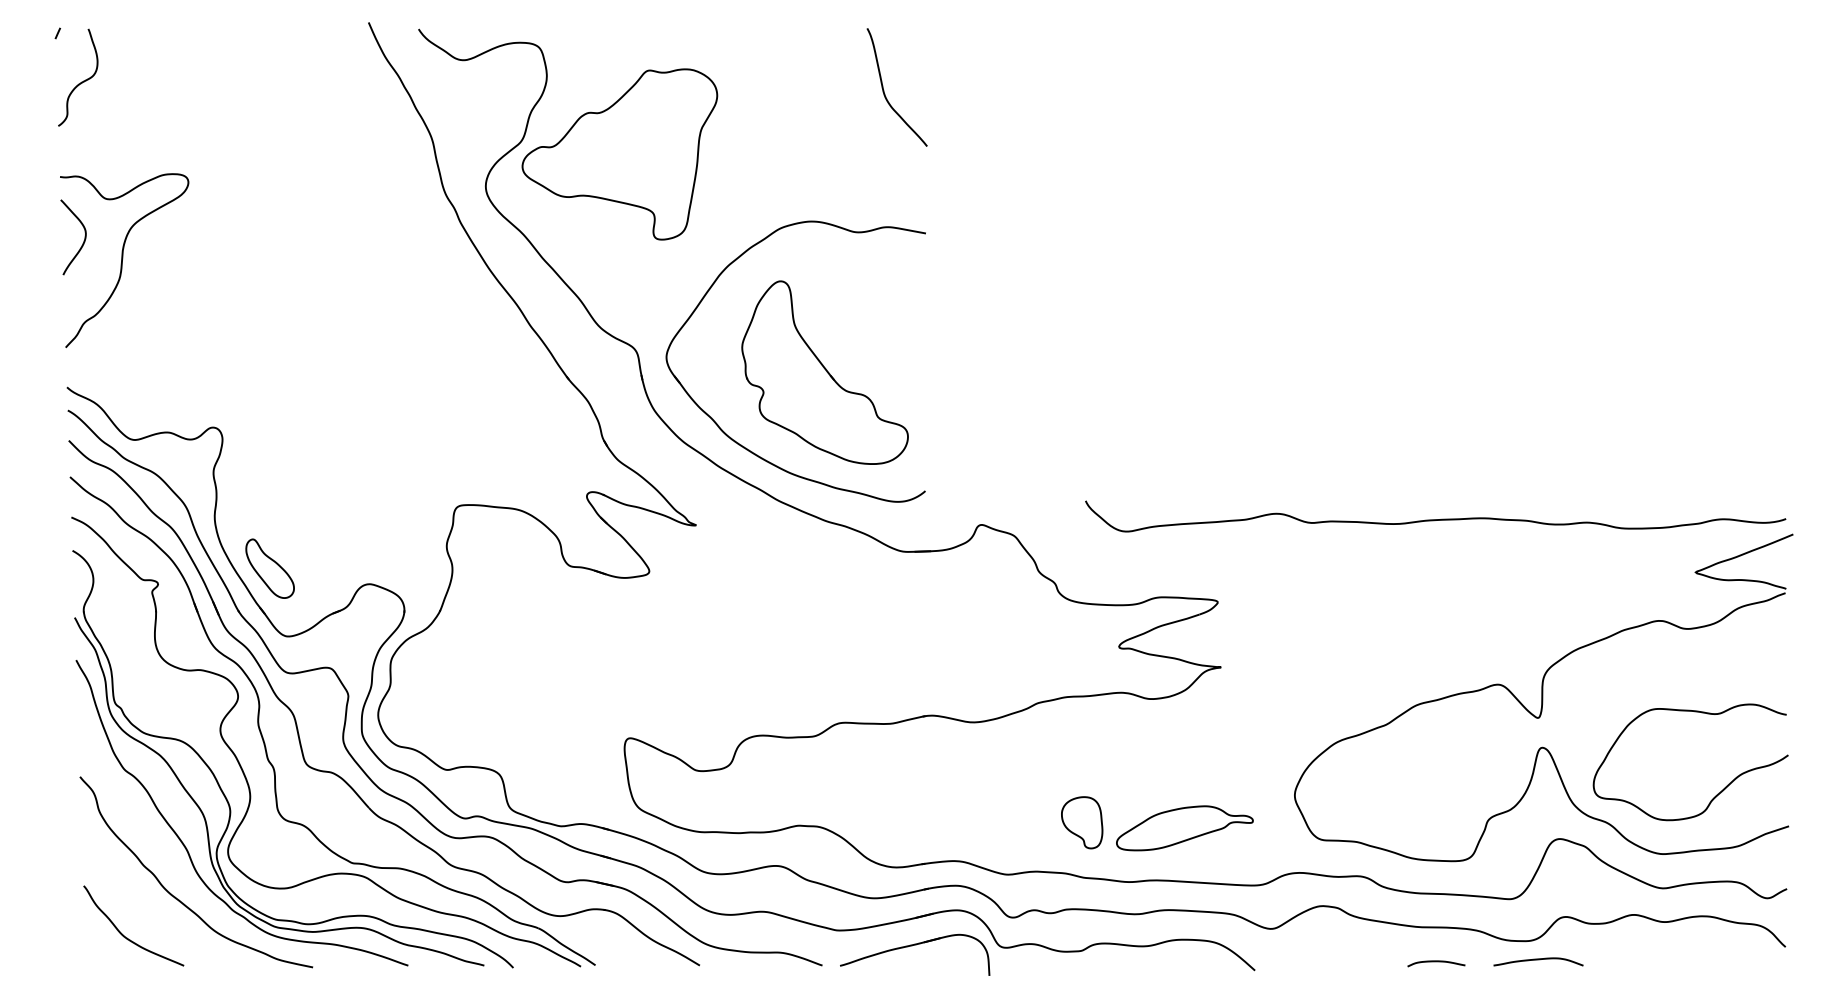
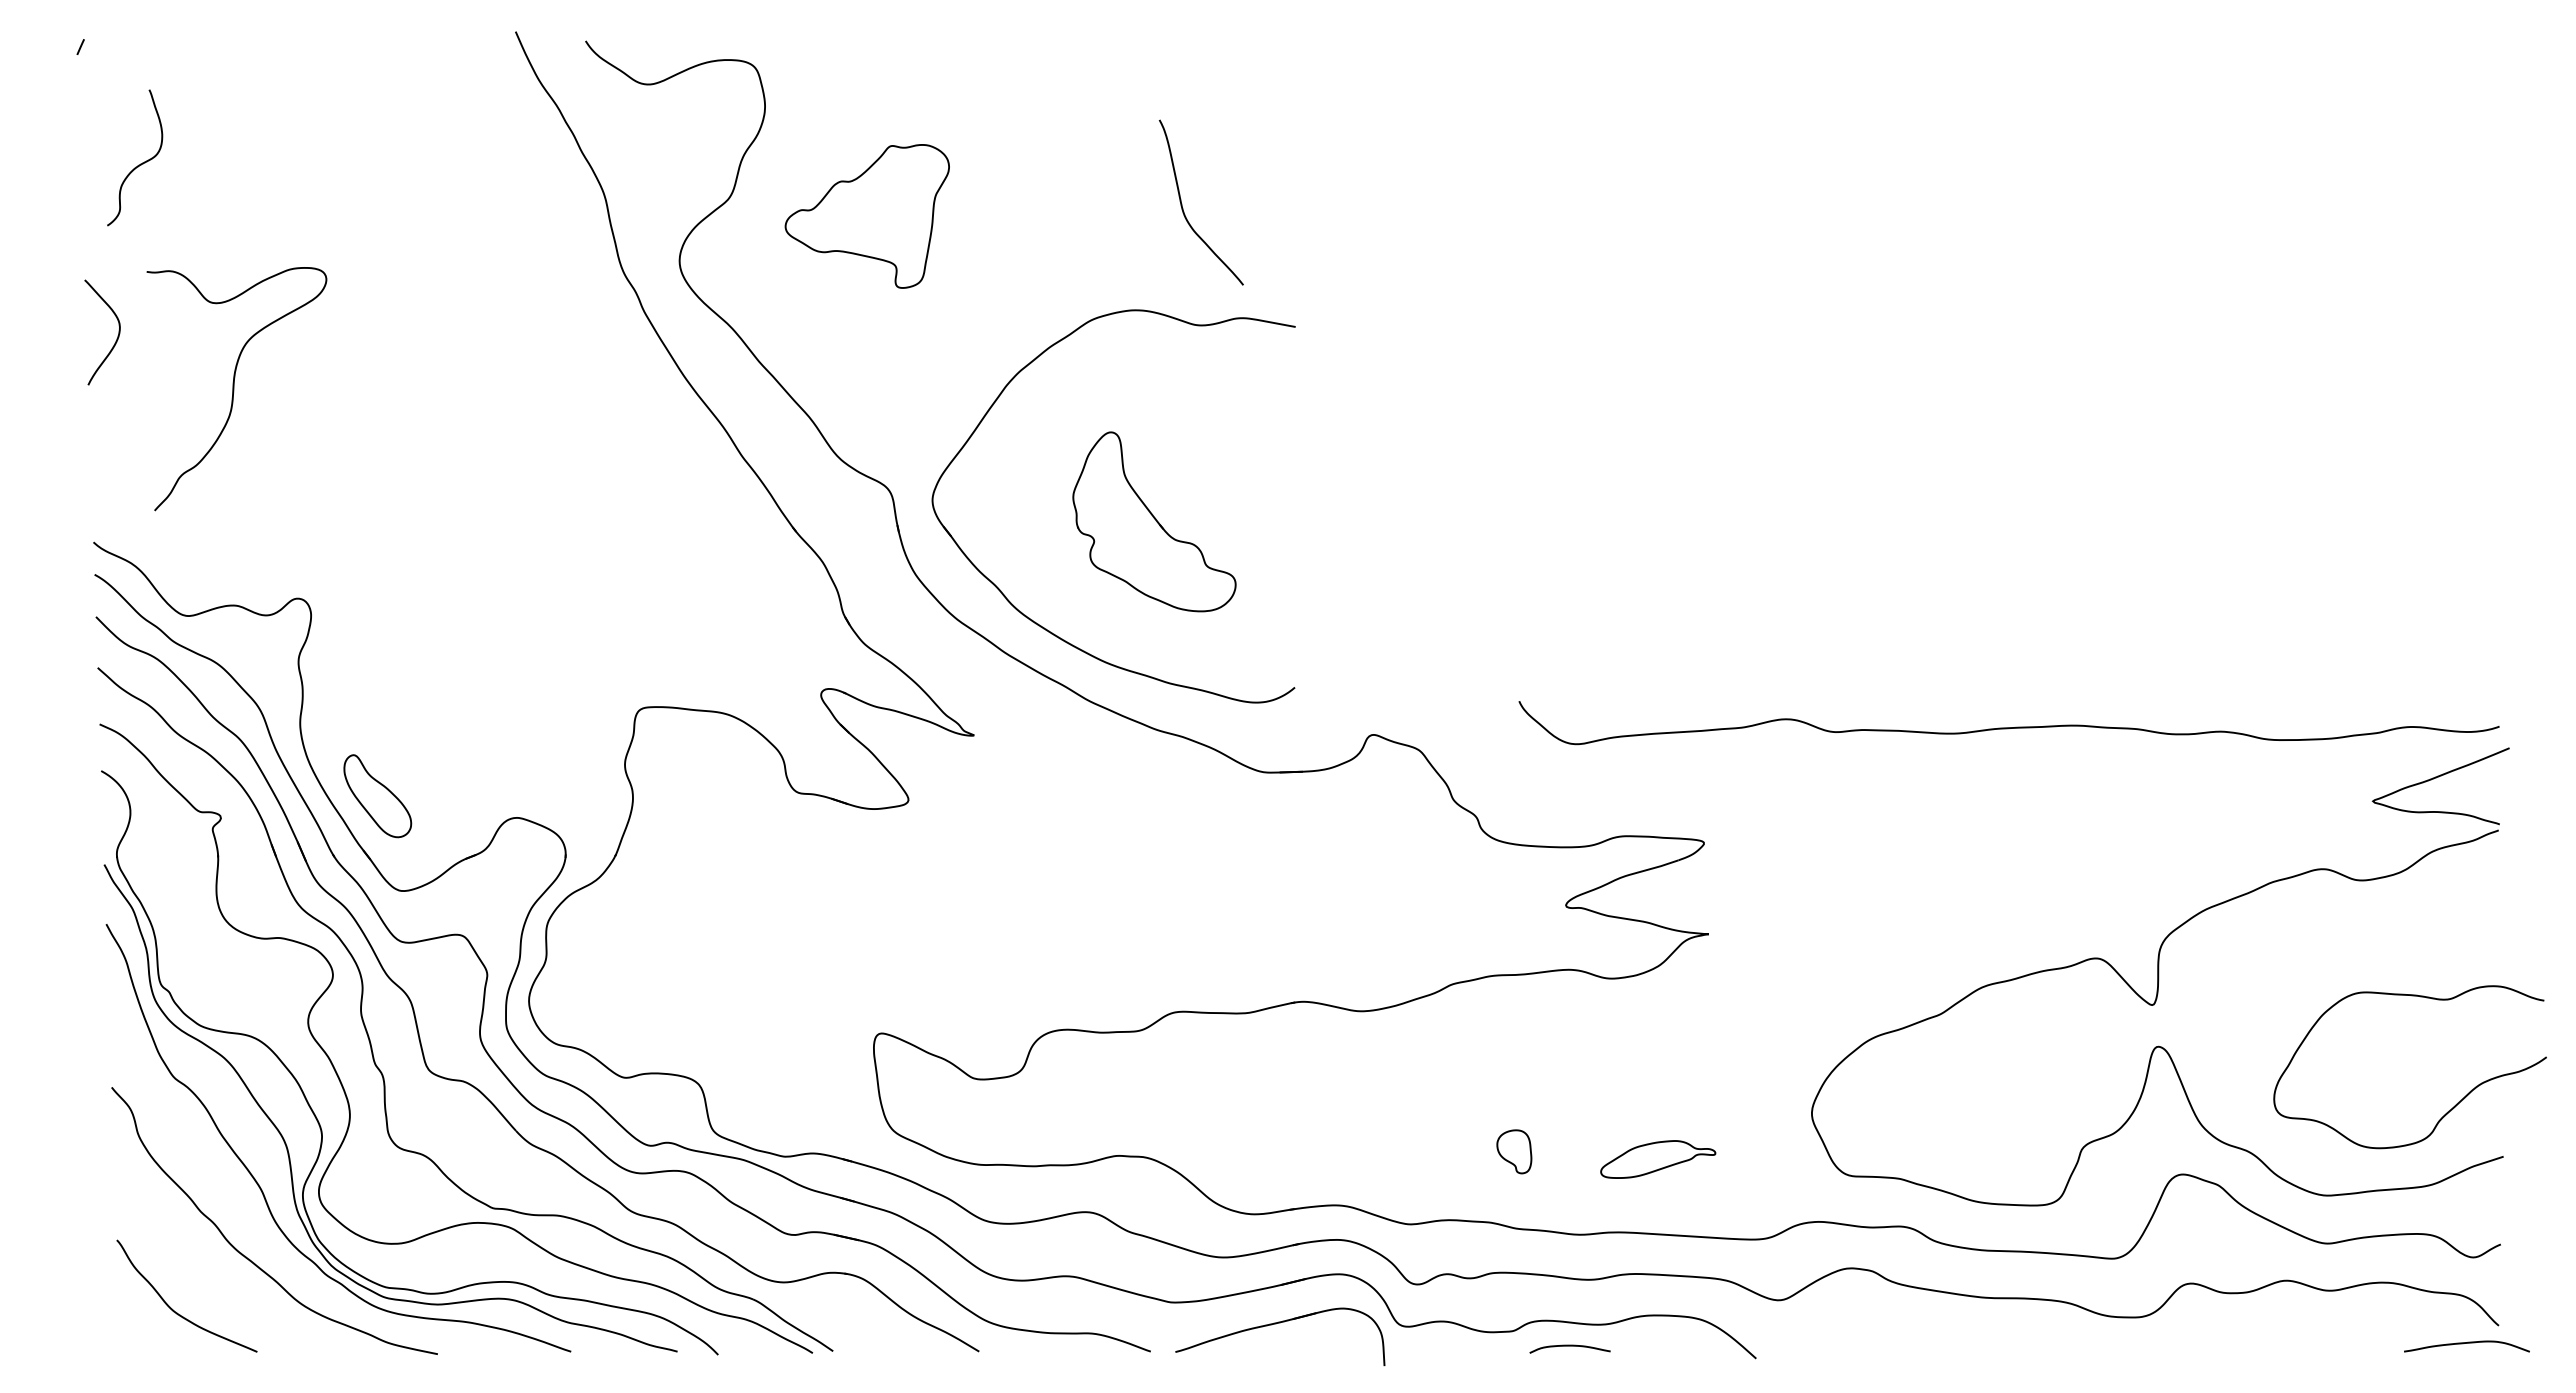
curve: (82, 81) -> (140, 163), moved
curve: (884, 91) -> (1183, 208), moved
part: (620, 154) -> (867, 216), size x0.6
curve: (122, 261) -> (234, 389), moved
part: (825, 372) -> (1154, 521), size x0.7
curve: (1718, 793) -> (2448, 1110), moved
part: (1082, 822) -> (1514, 1151), size x0.6
part: (1185, 828) -> (1658, 1159), size x0.6
curve: (1538, 959) -> (2466, 1343), moved
curve: (1436, 961) -> (1569, 1346), moved

